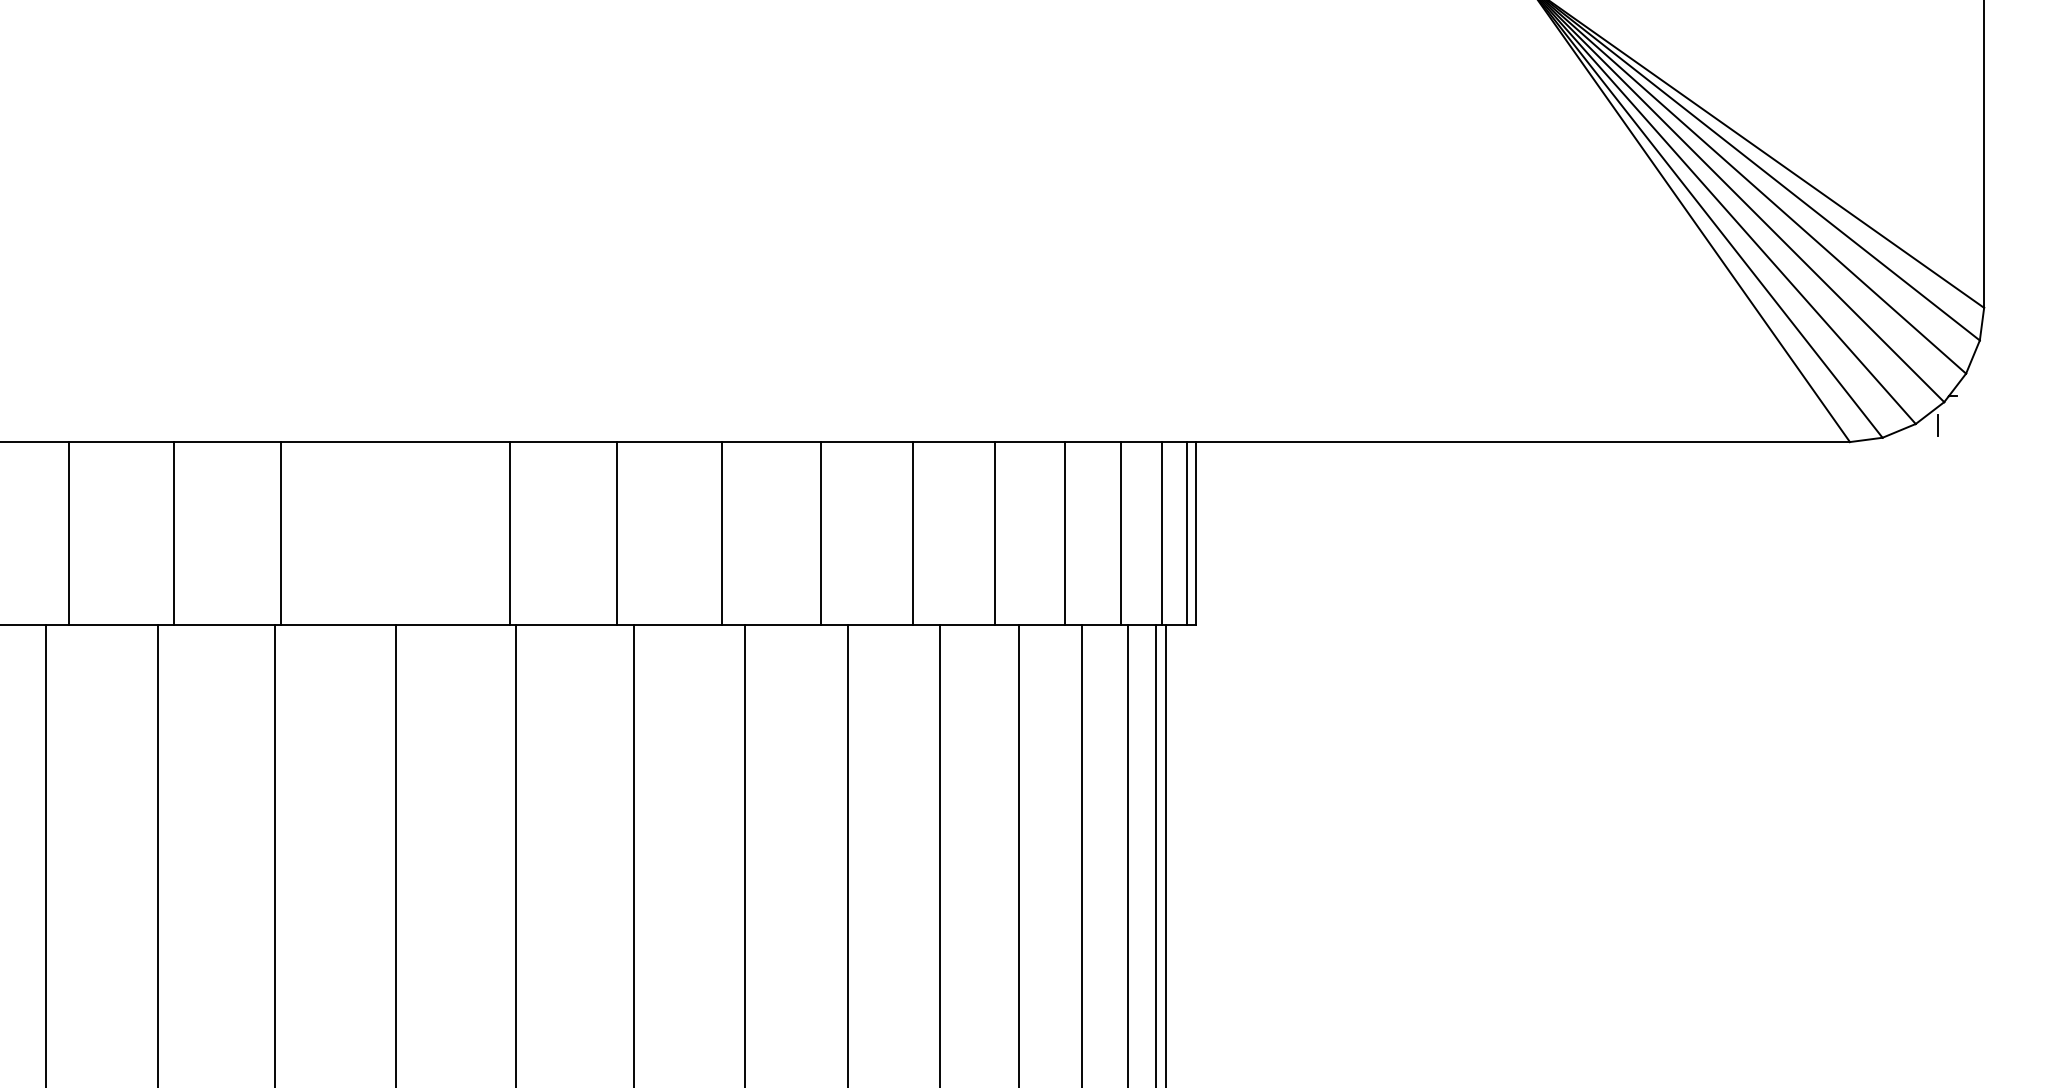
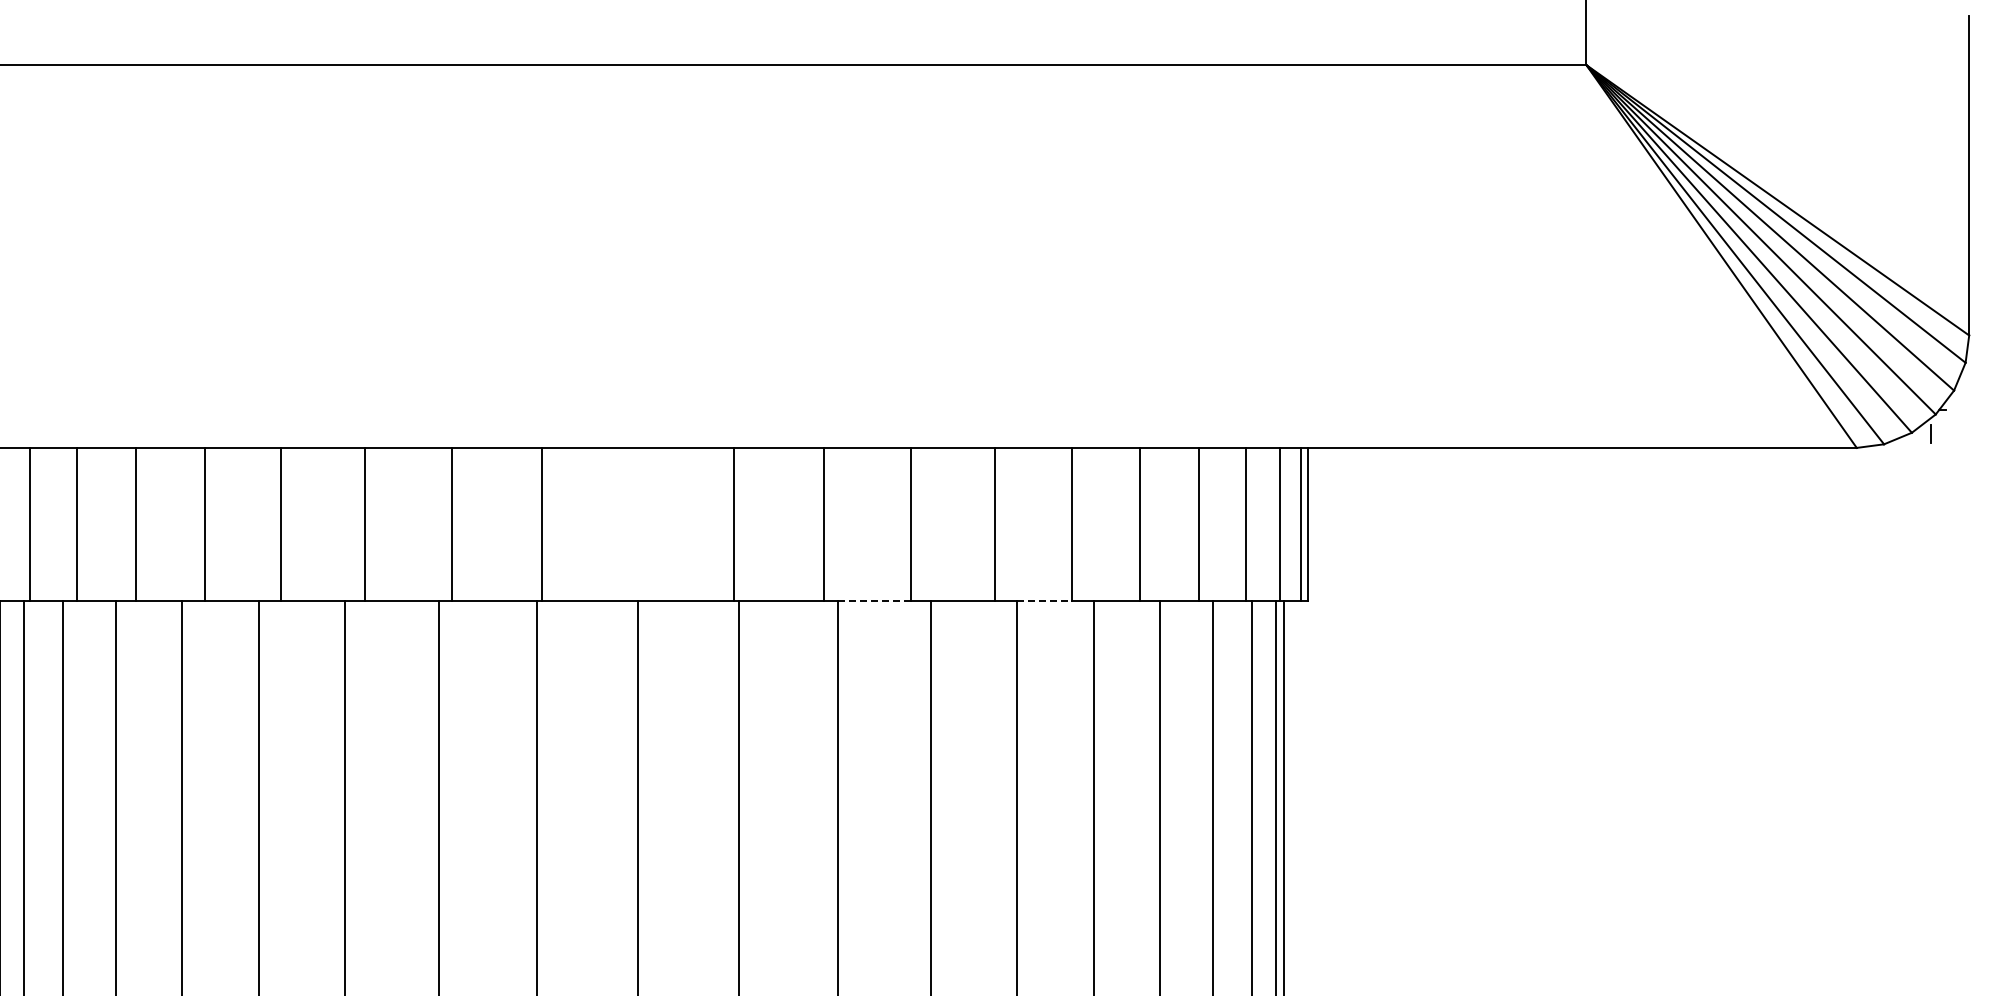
line: (677, 625) -> (874, 601), solid -> dashed
line: (881, 625) -> (1045, 601), solid -> dashed

